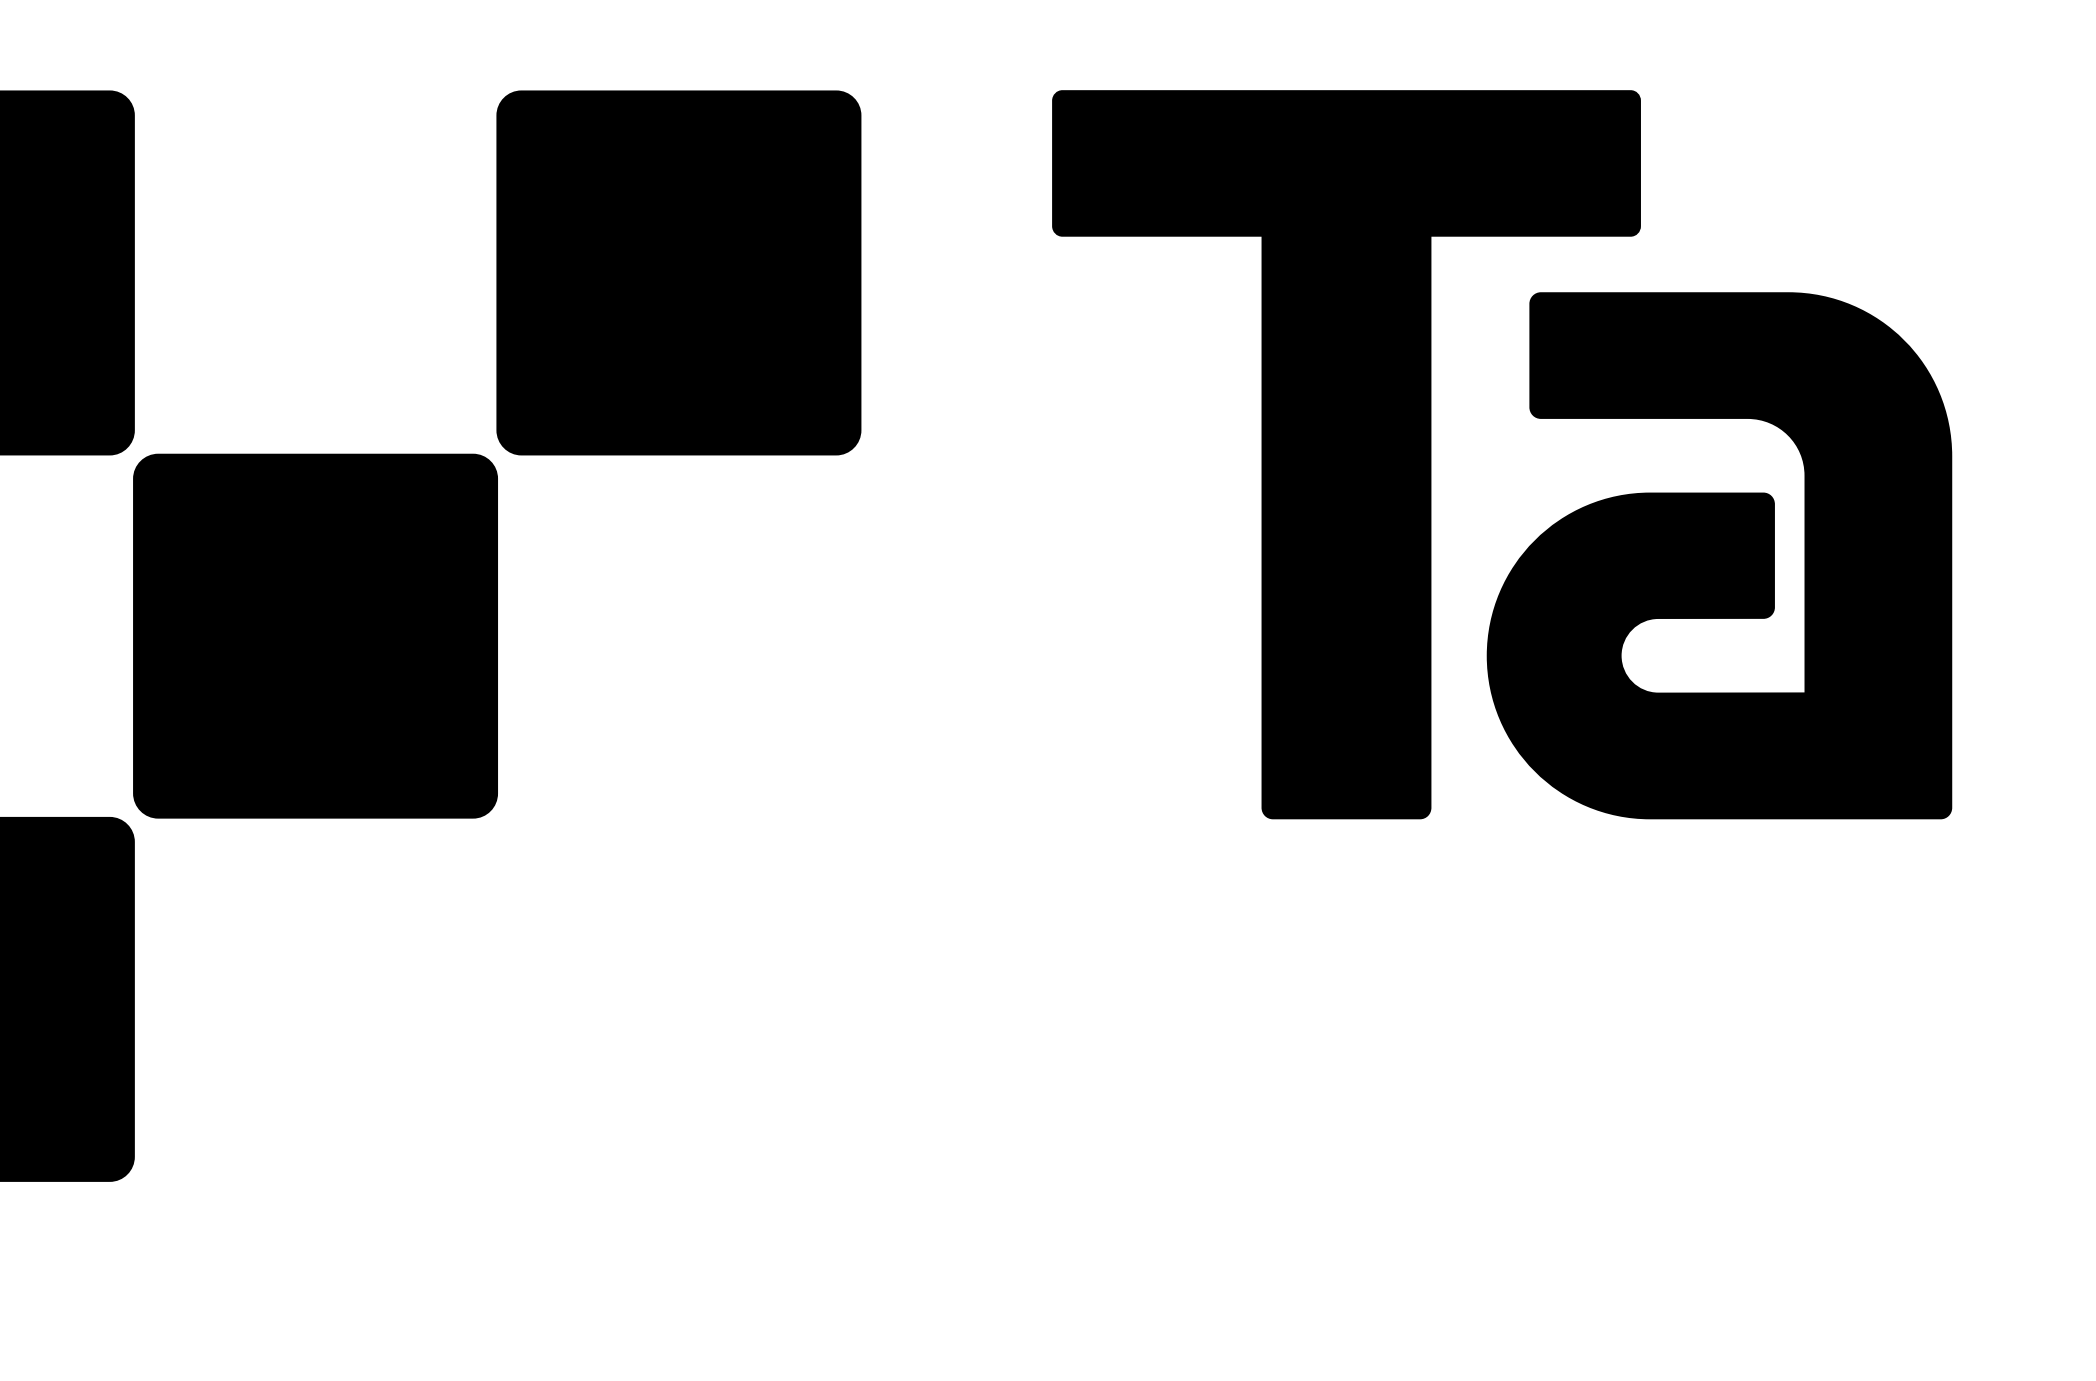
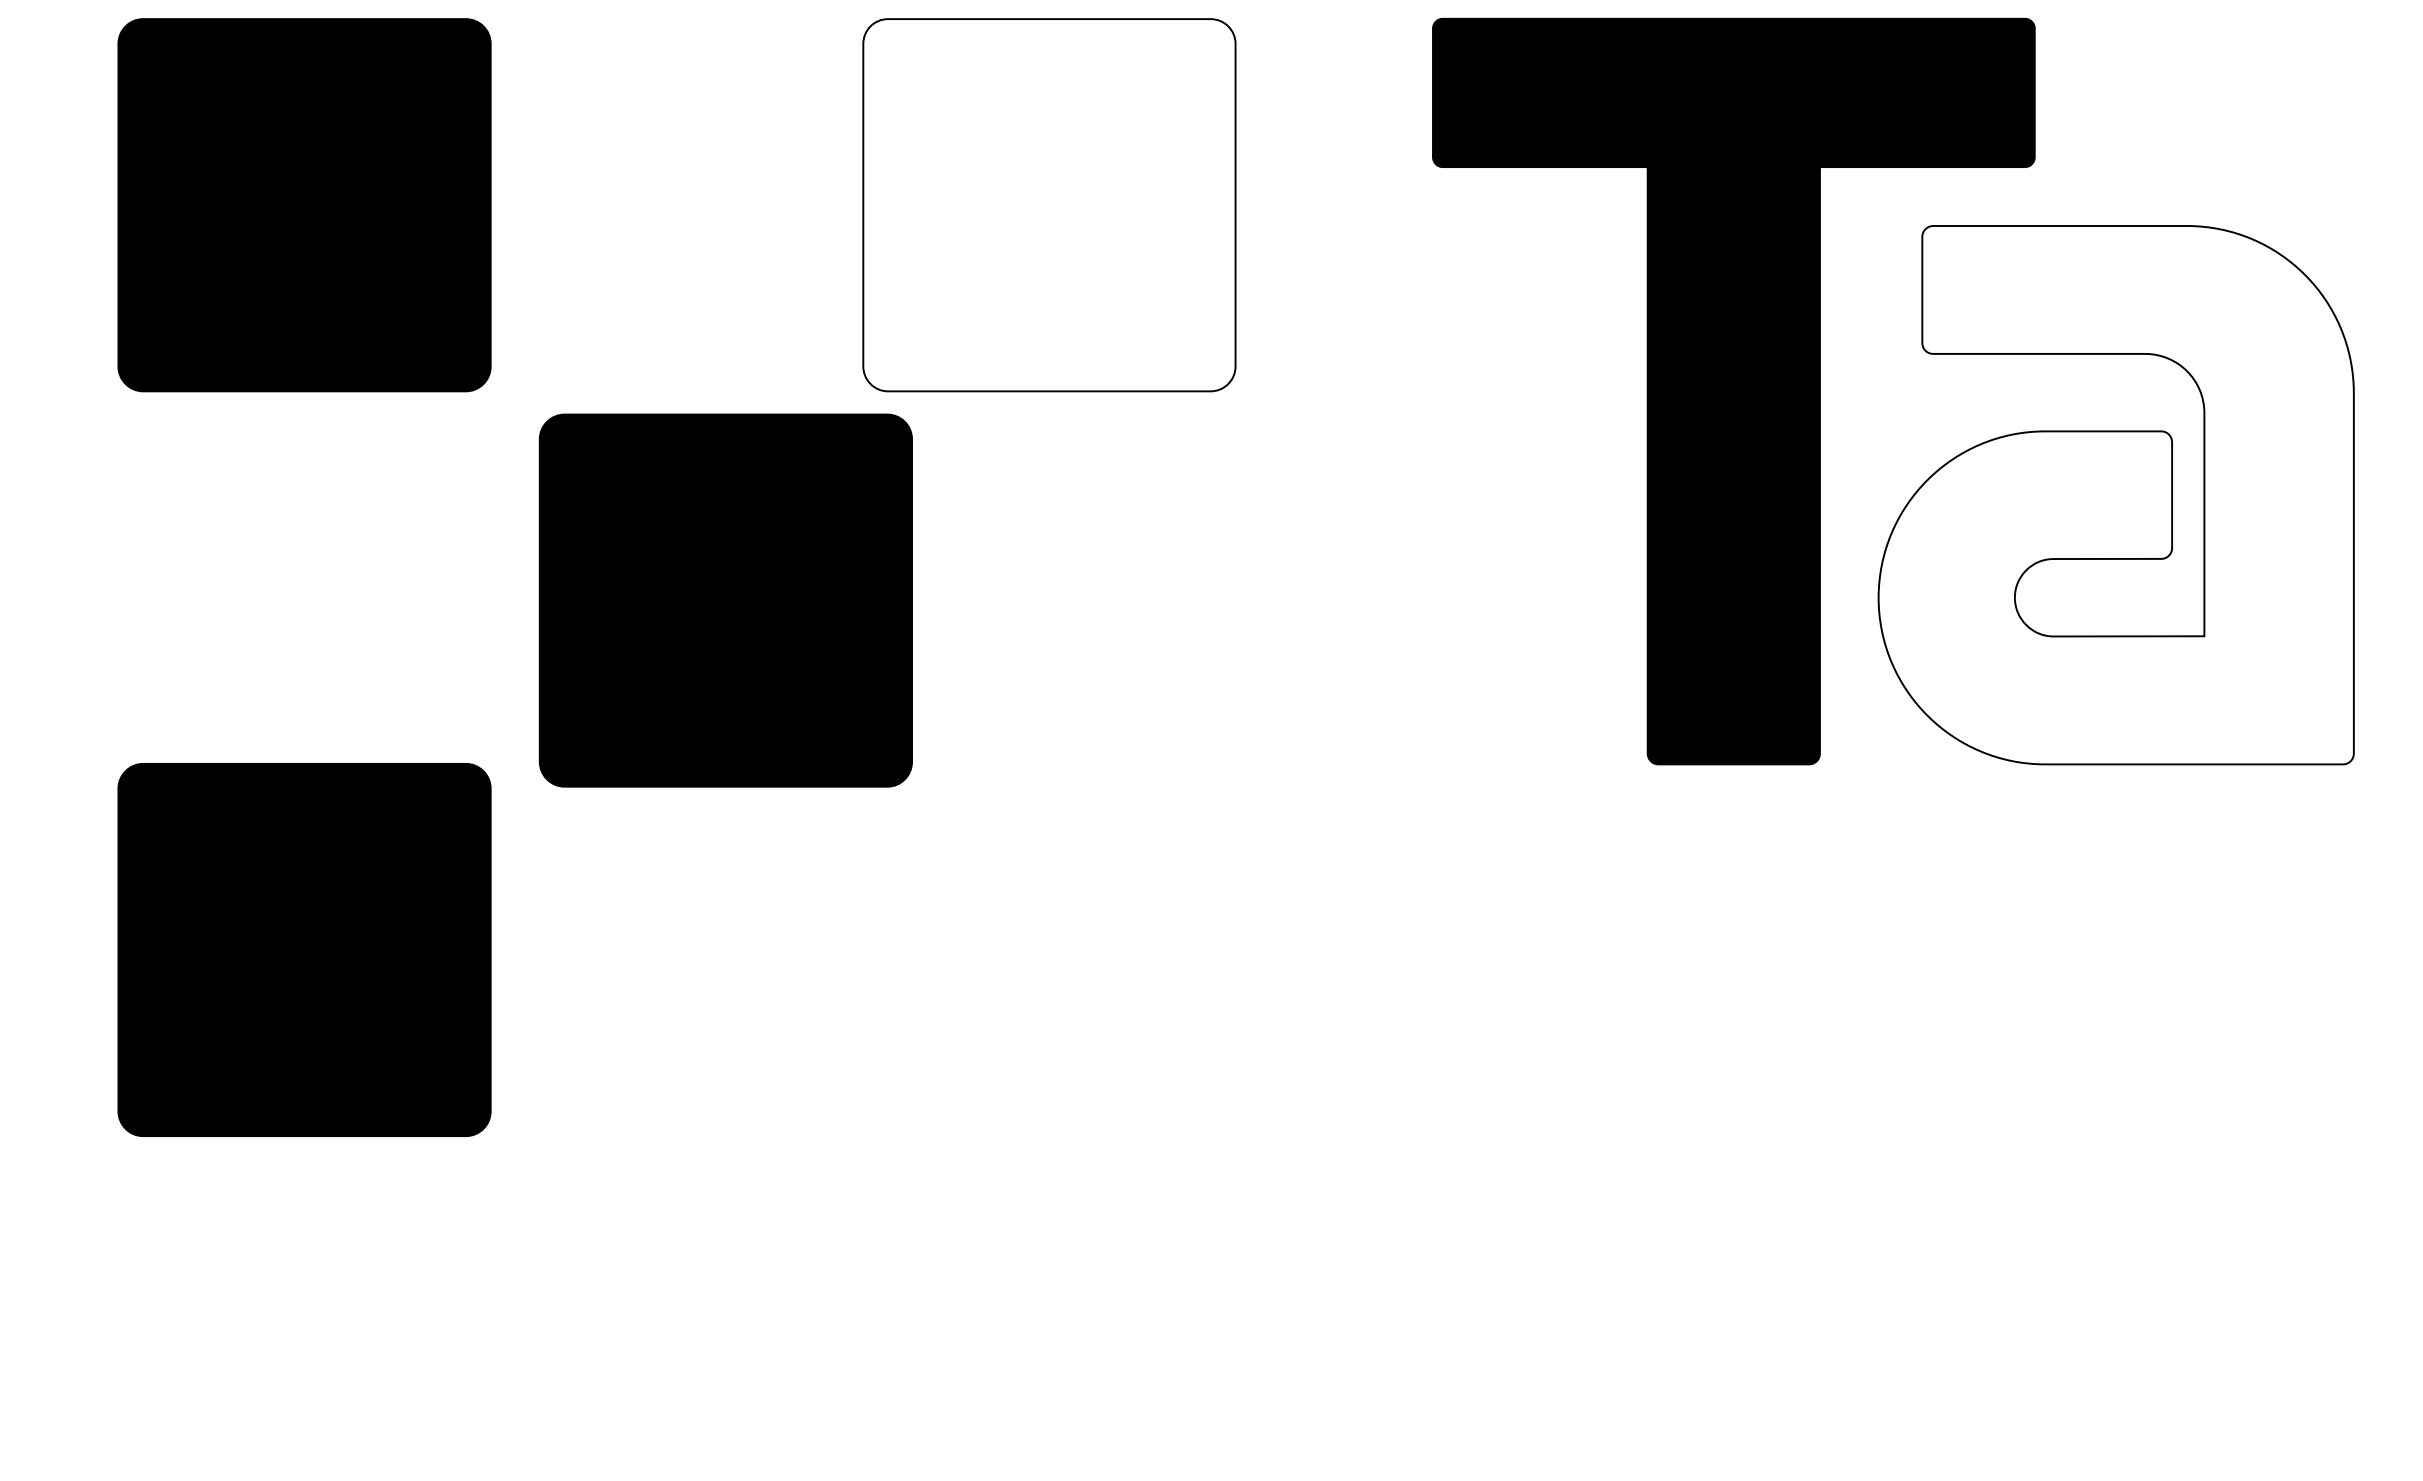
fill: (678, 273) -> (1049, 205), removed
fill: (1718, 556) -> (2115, 495), removed
part: (315, 636) -> (725, 600), moved

